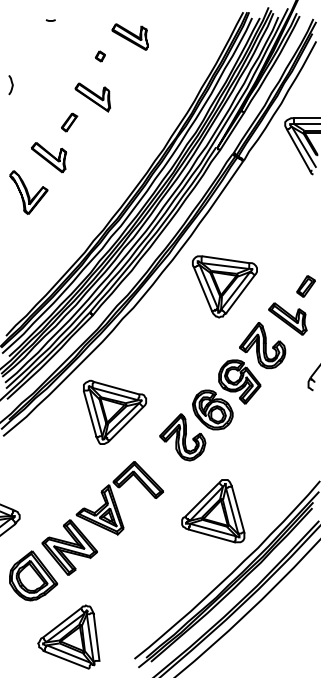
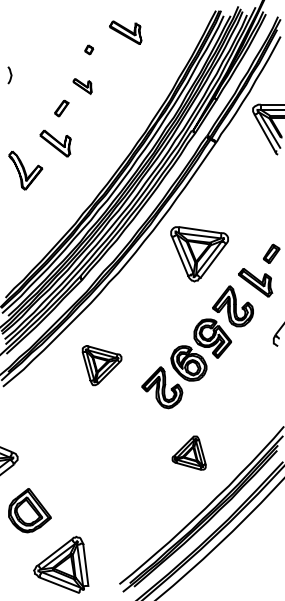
line: (49, 19) -> (44, 17), removed
part: (130, 36) -> (125, 32), moved
part: (92, 97) -> (82, 86), size x0.6
part: (48, 157) -> (55, 143), moved
part: (114, 412) -> (101, 365), size x0.7
part: (212, 510) -> (188, 452), size x0.6
part: (102, 518) -> (91, 459), removed

